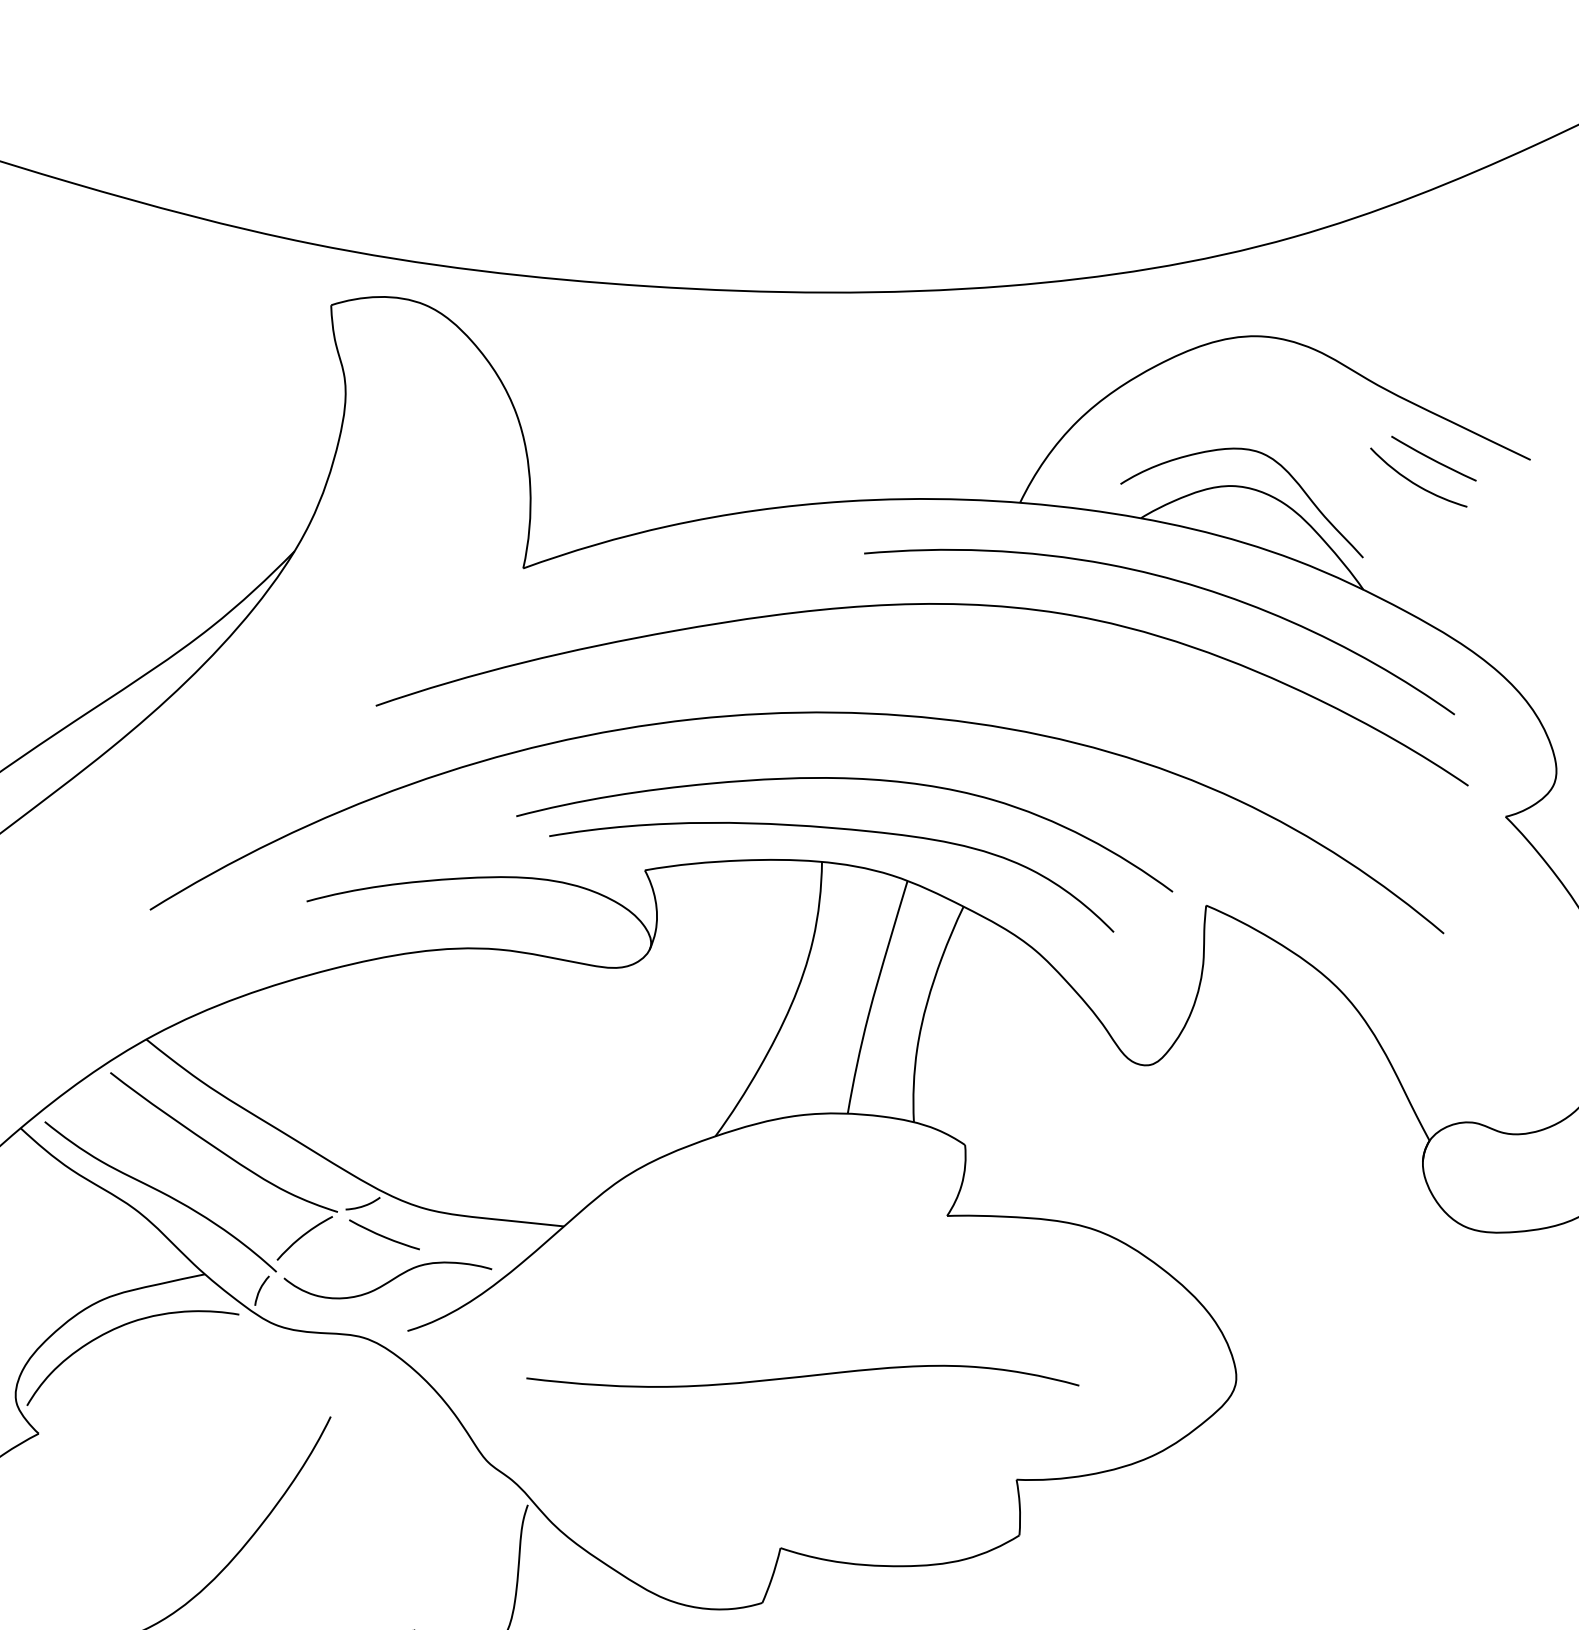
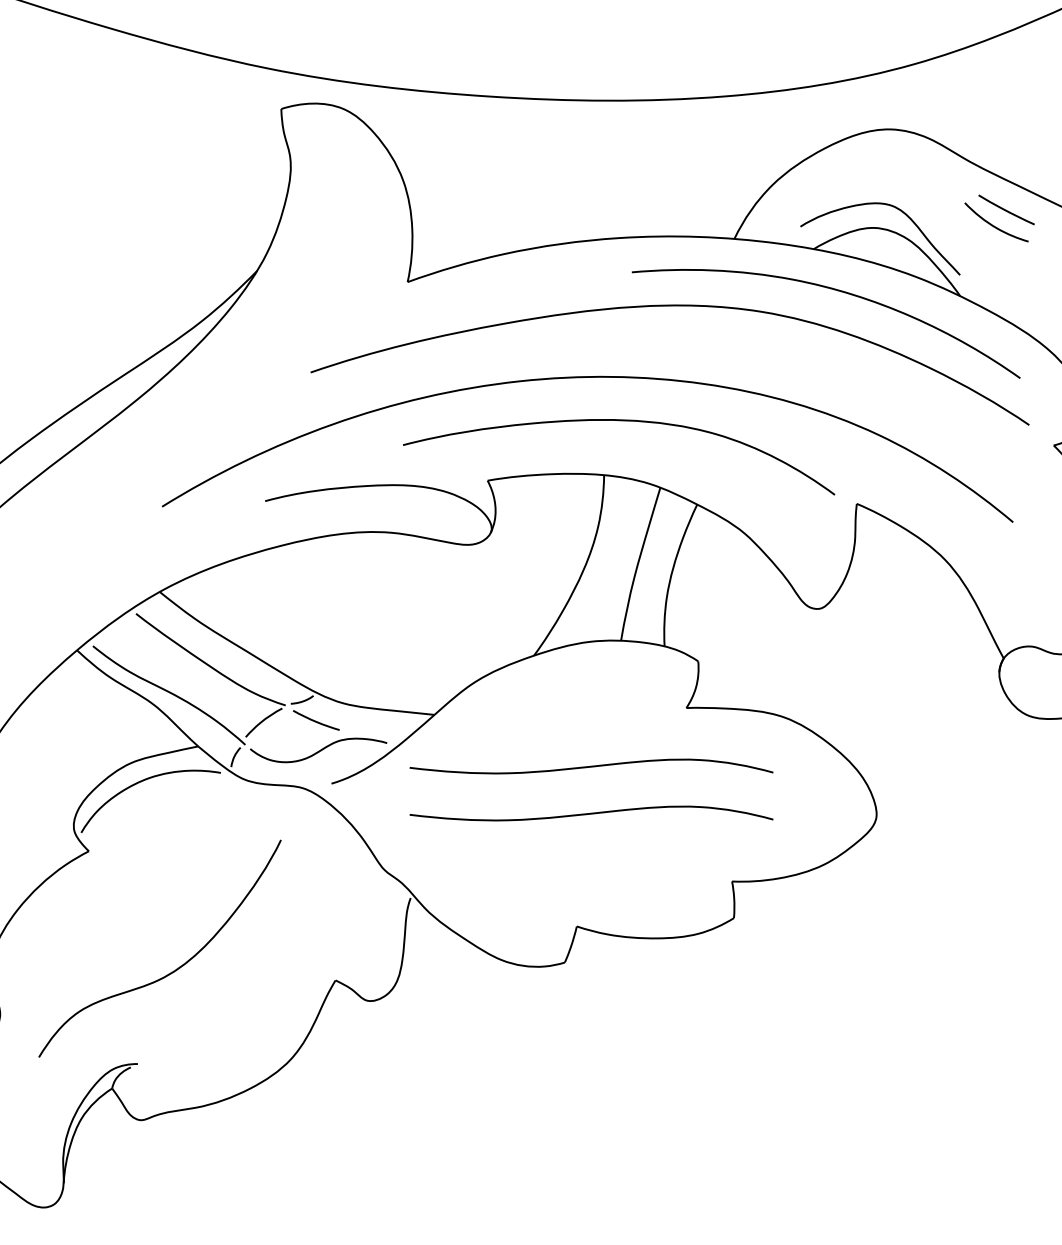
curve: (839, 830) -> (615, 454), removed
curve: (802, 1304) -> (591, 766), added

